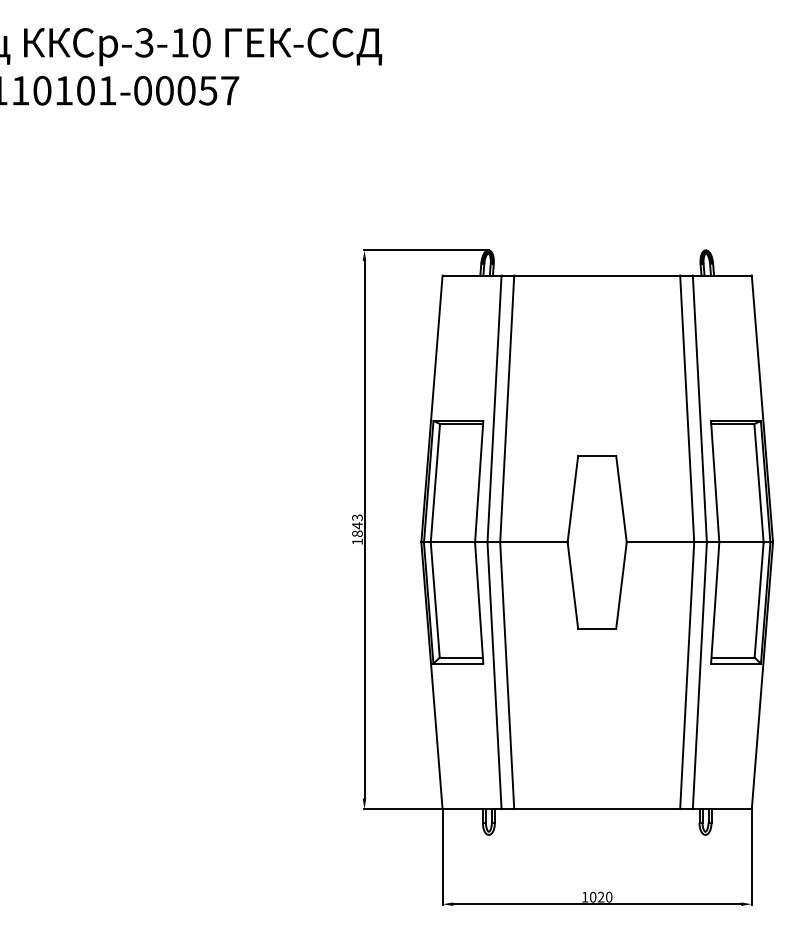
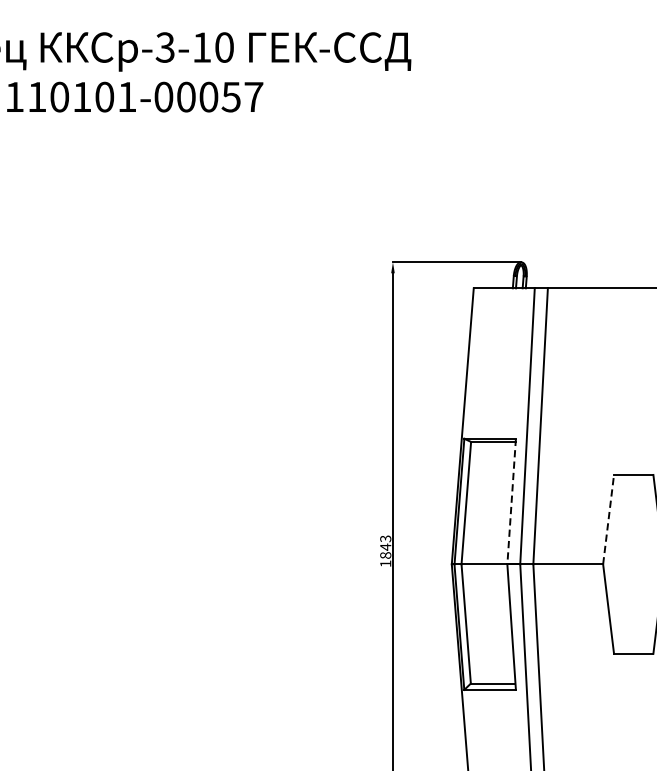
line: (479, 481) -> (511, 501), solid -> dashed
line: (572, 499) -> (608, 520), solid -> dashed

